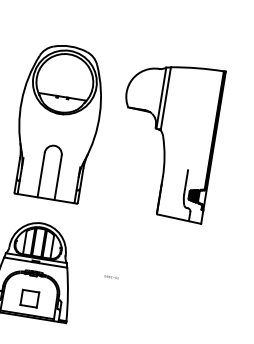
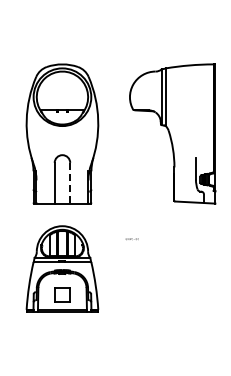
part: (166, 139) -> (172, 133), moved
line: (58, 178) -> (70, 183), solid -> dashed
text: (110, 277) -> (131, 239), moved

